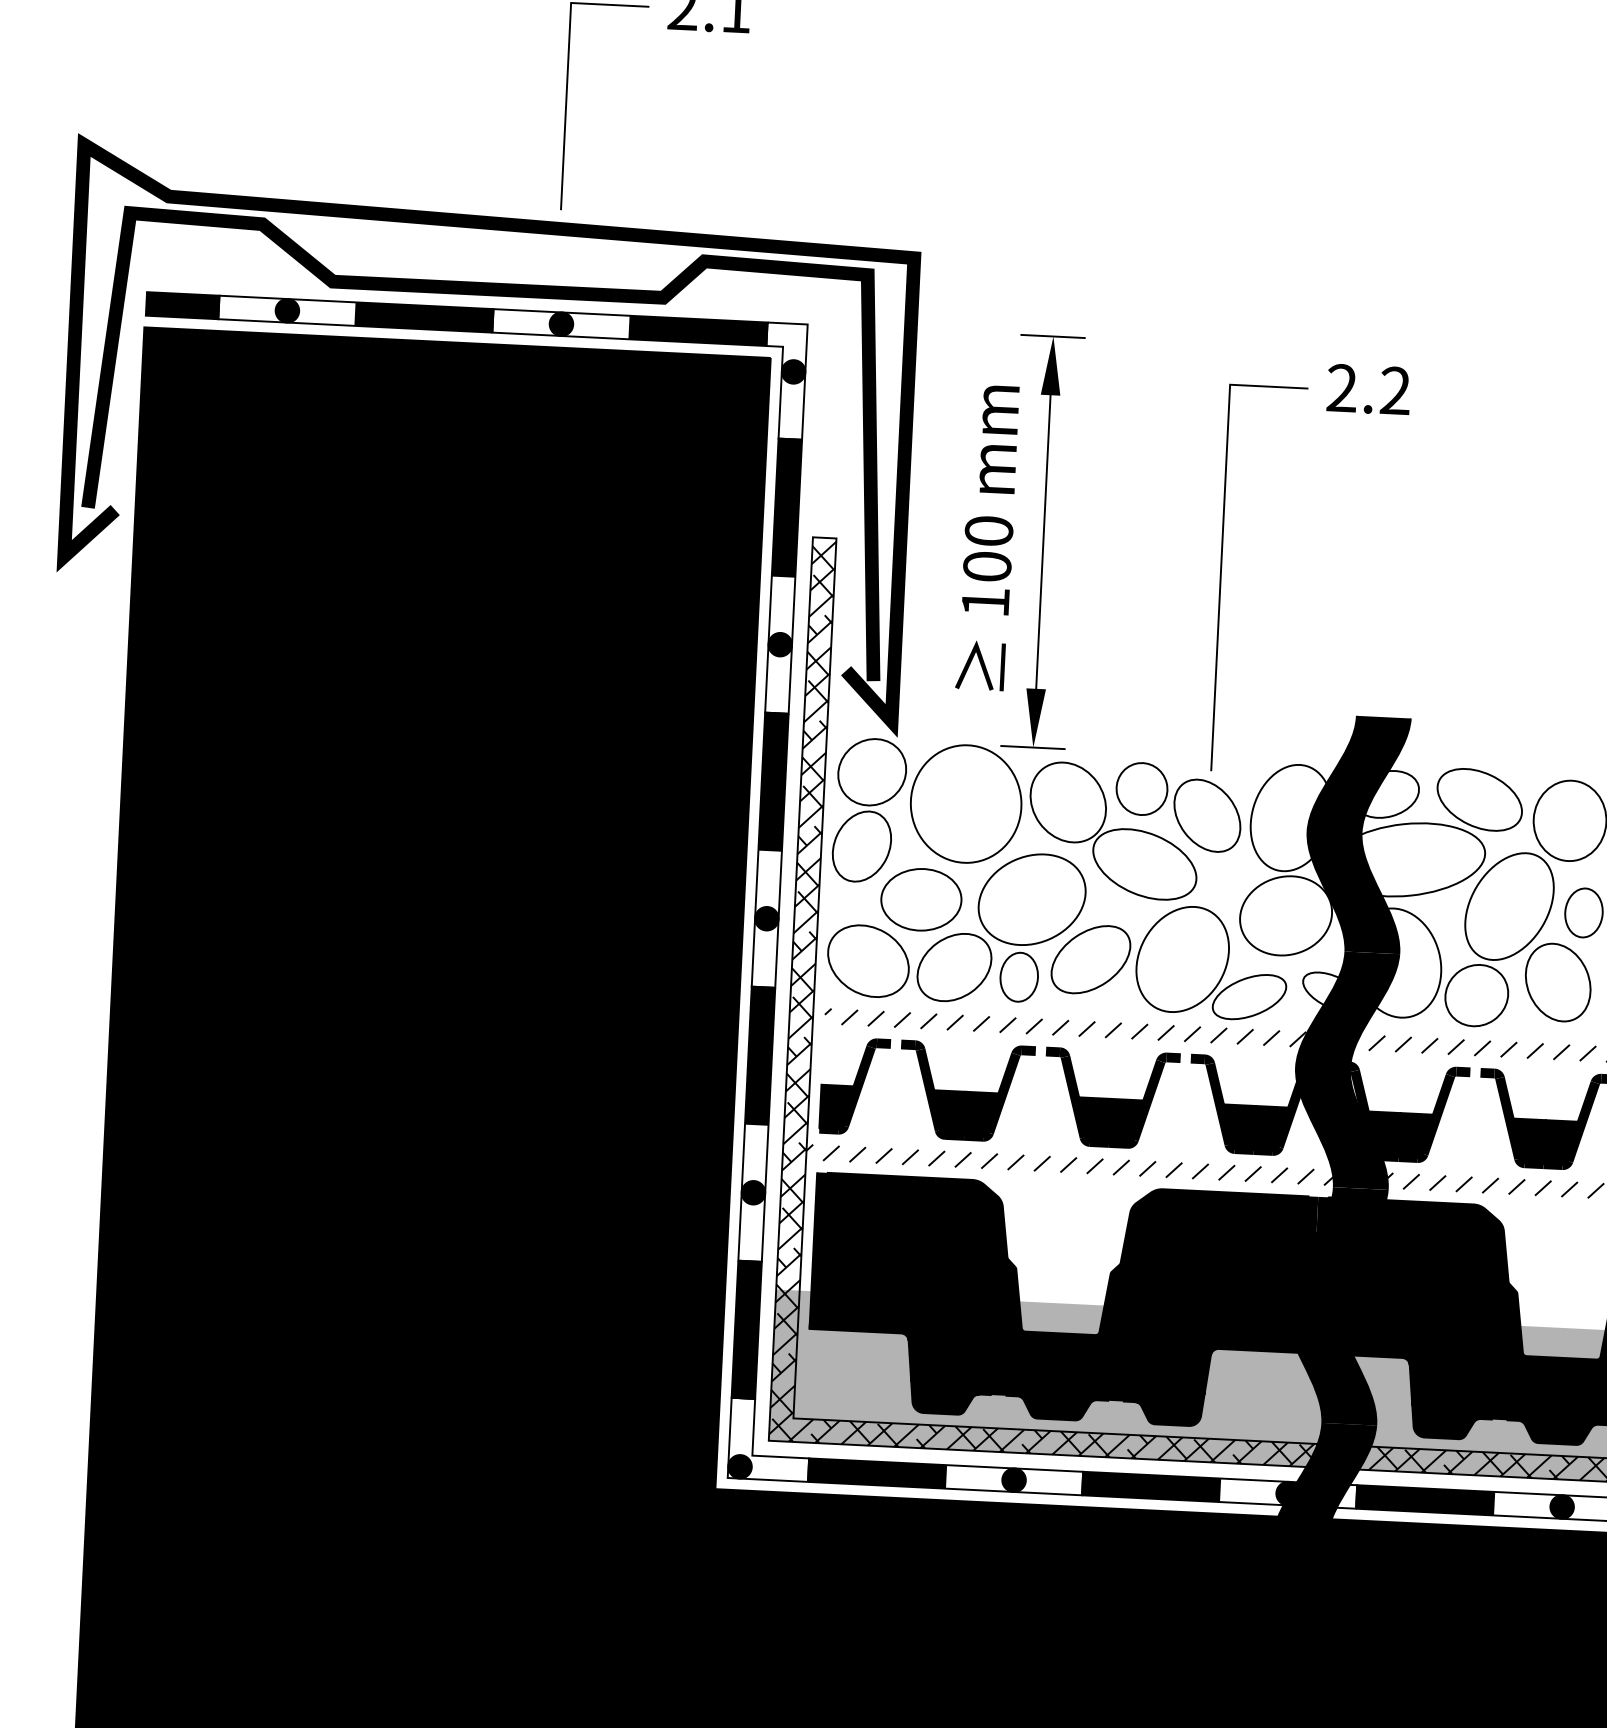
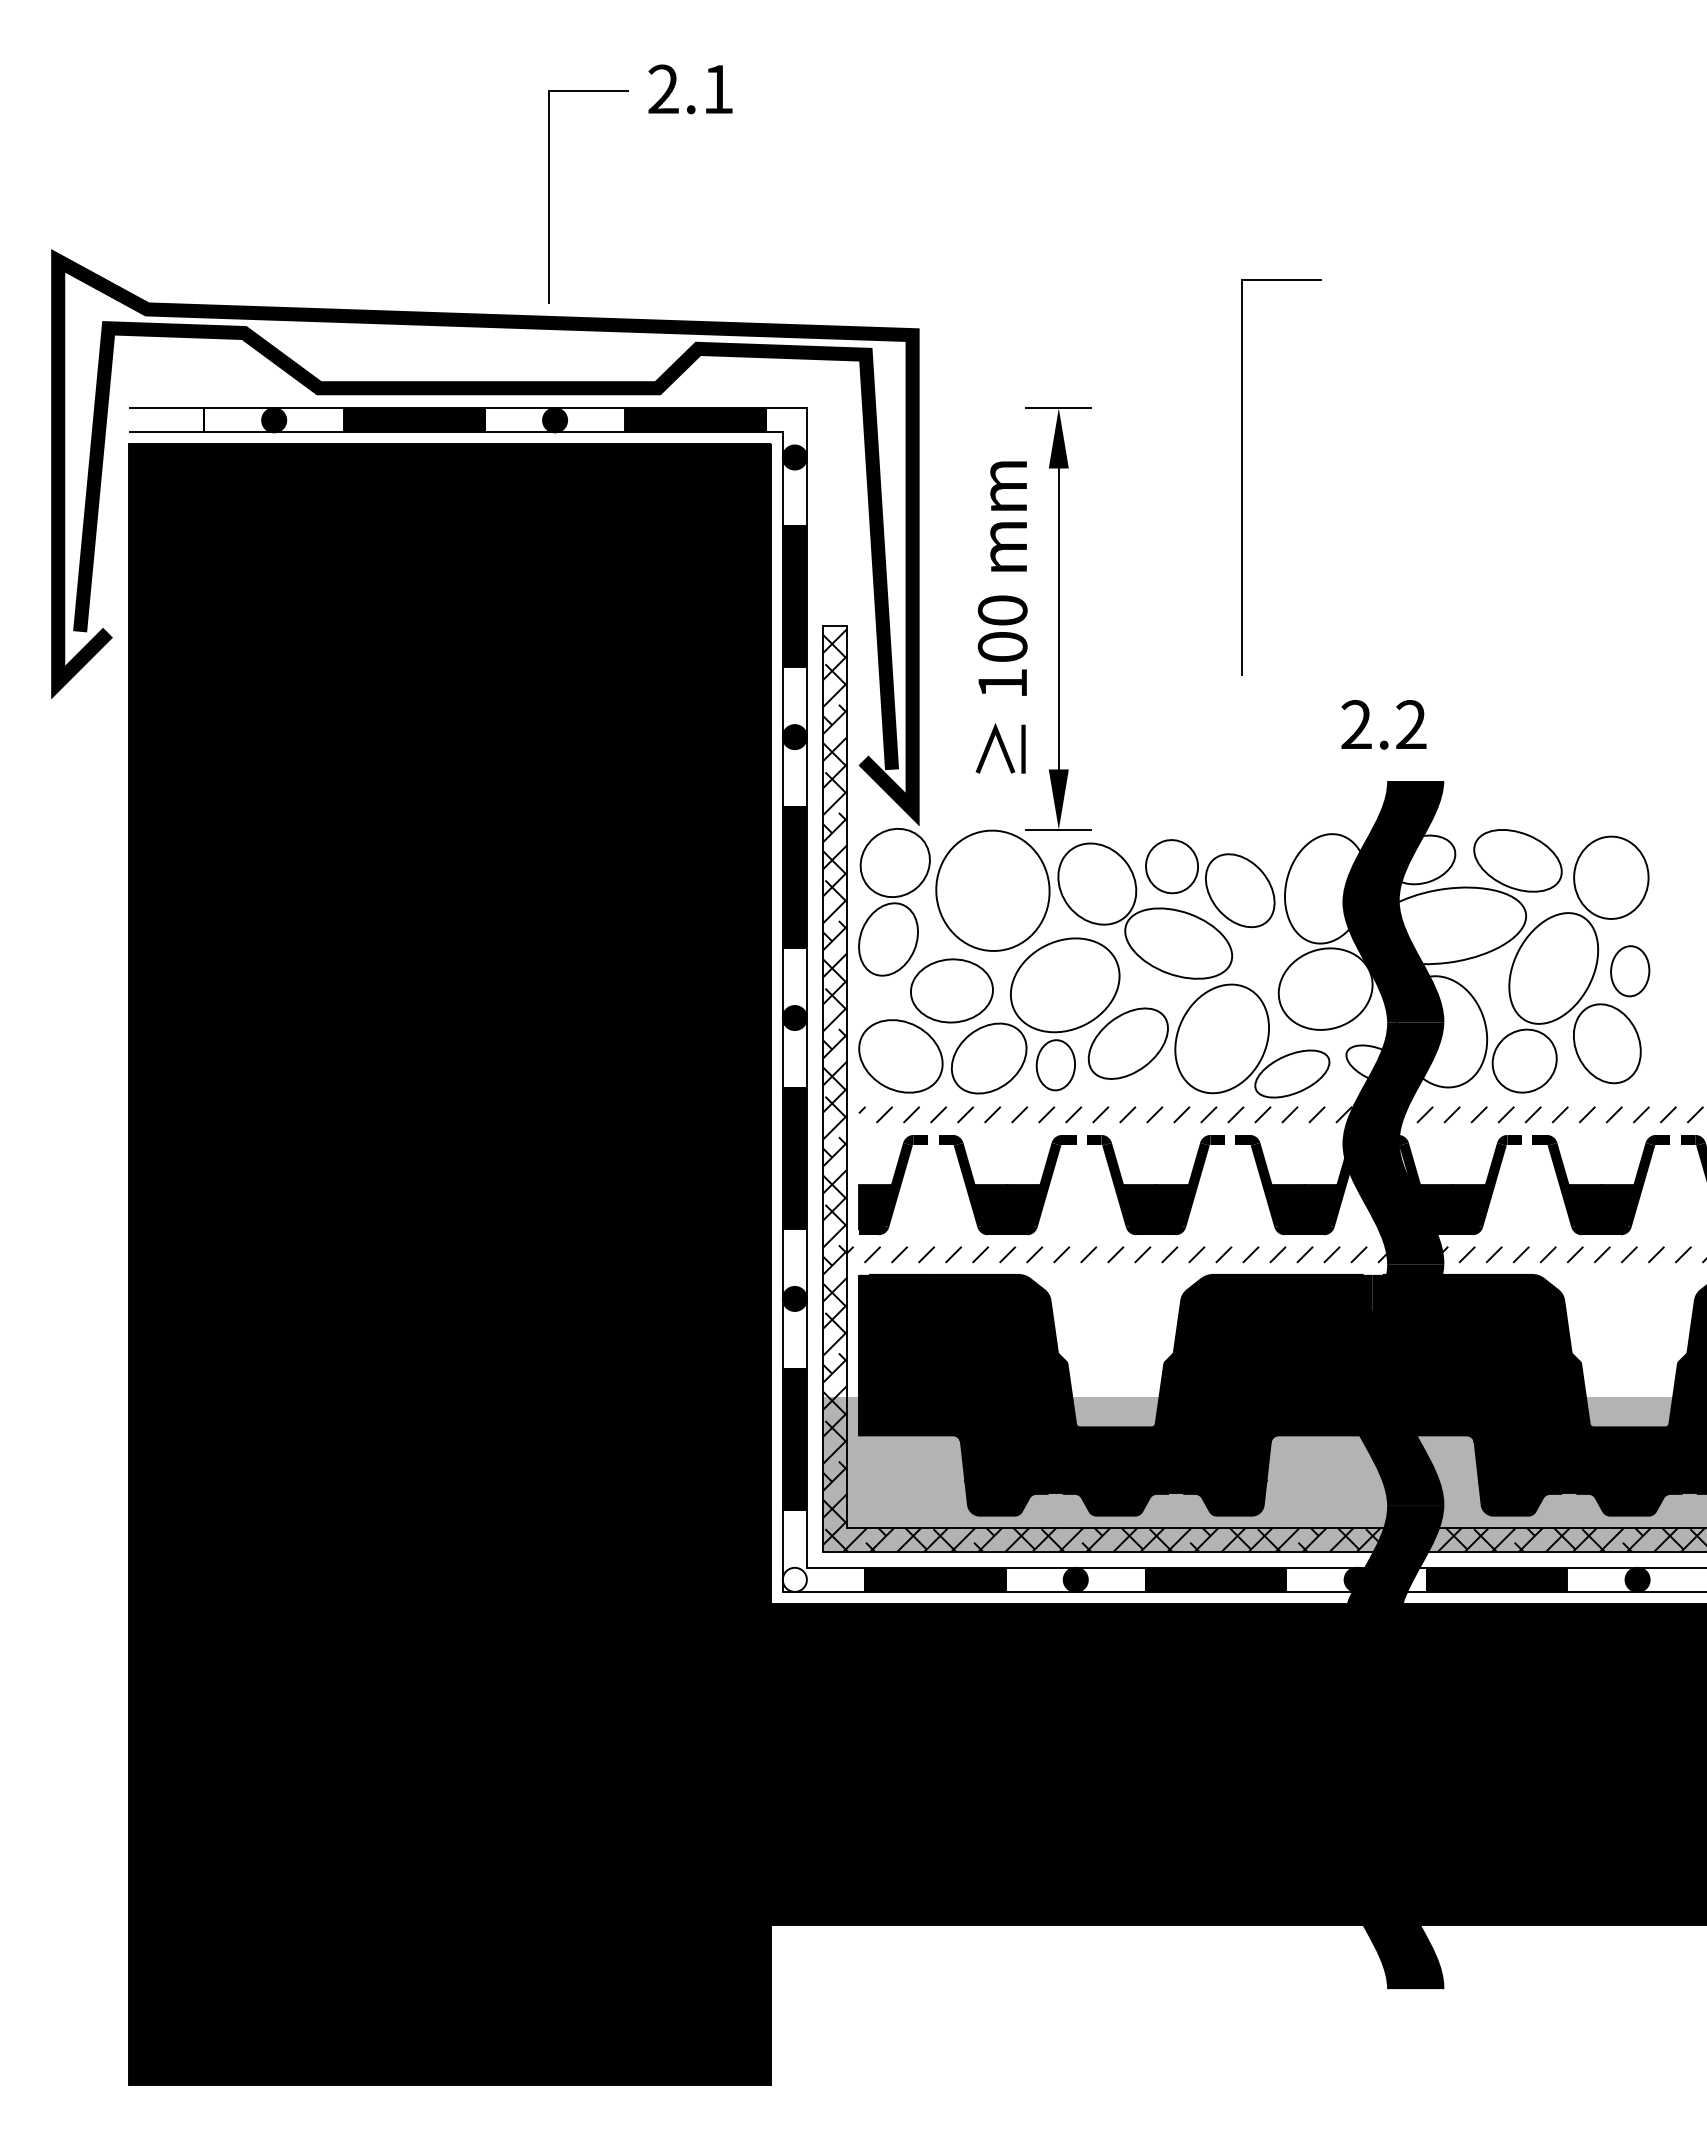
fill: (181, 305) -> (165, 420), removed
text: (1368, 389) -> (1383, 724), moved
line: (1221, 577) -> (1242, 477), moved
fill: (739, 1466) -> (794, 1579), removed

